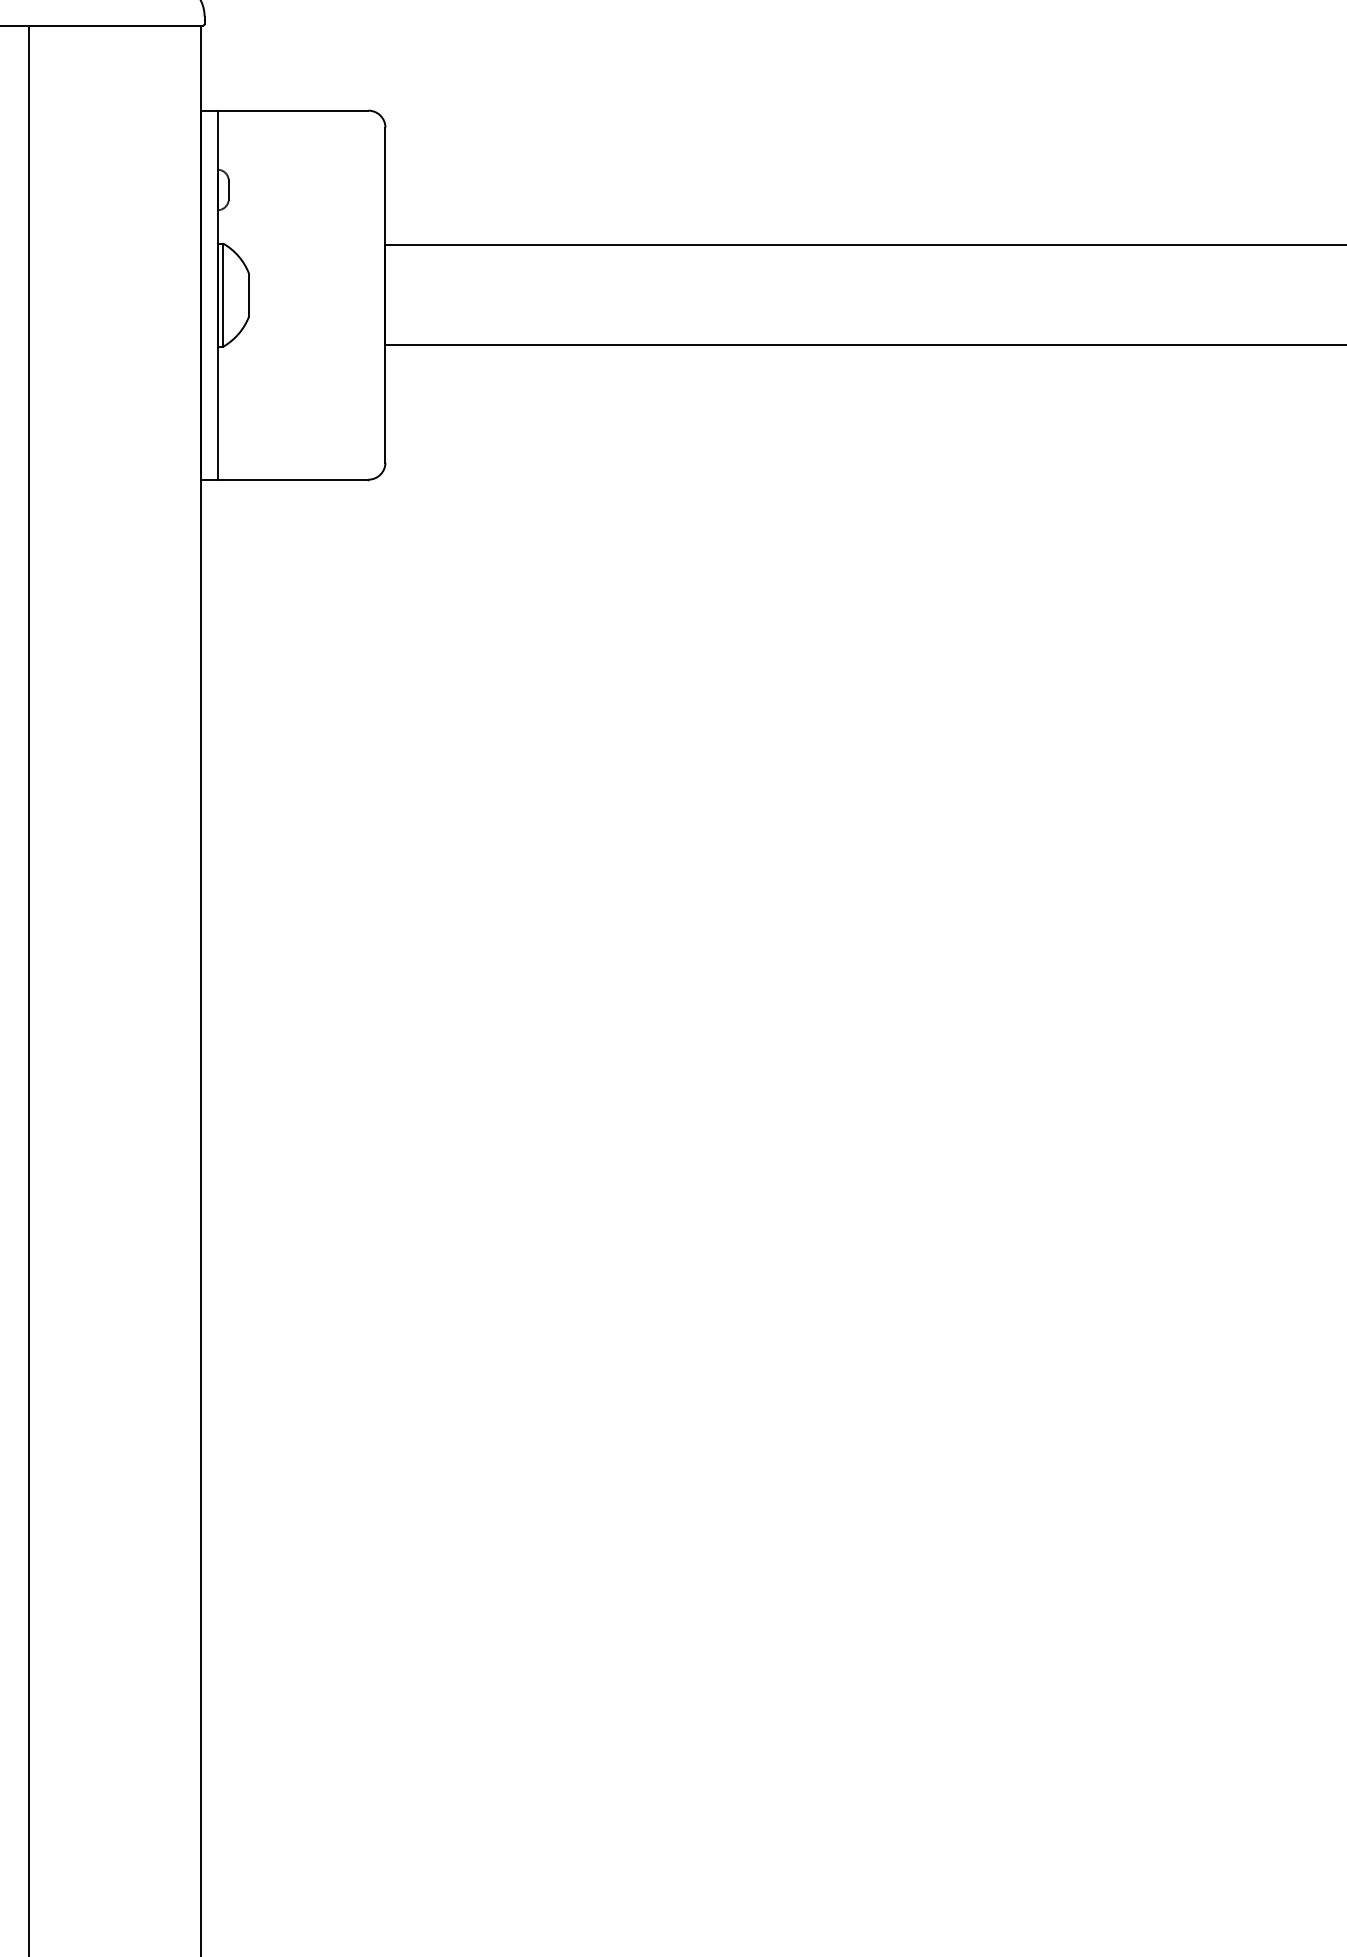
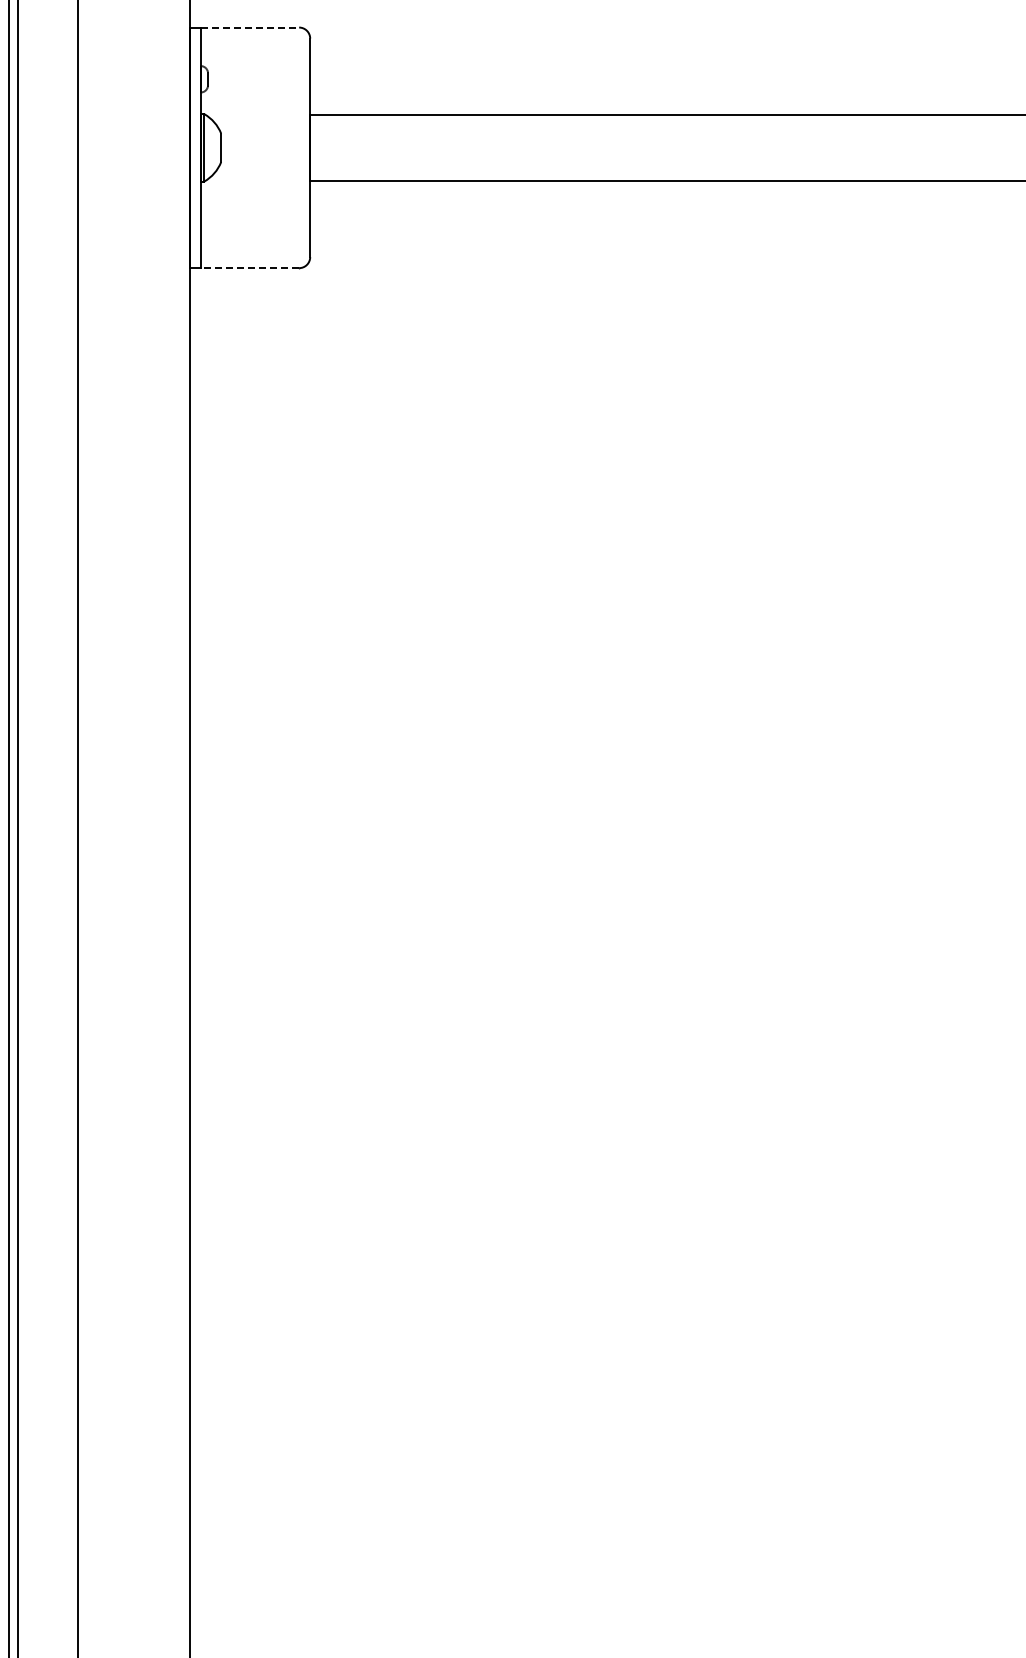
line: (293, 110) -> (250, 27), solid -> dashed
line: (292, 480) -> (249, 268), solid -> dashed

